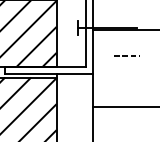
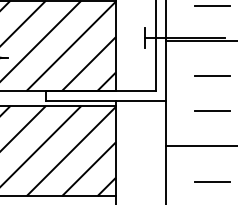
line: (126, 4) -> (211, 6), added
line: (127, 55) -> (212, 76), dashed -> solid
line: (126, 81) -> (211, 111), added
line: (126, 132) -> (211, 181), added

